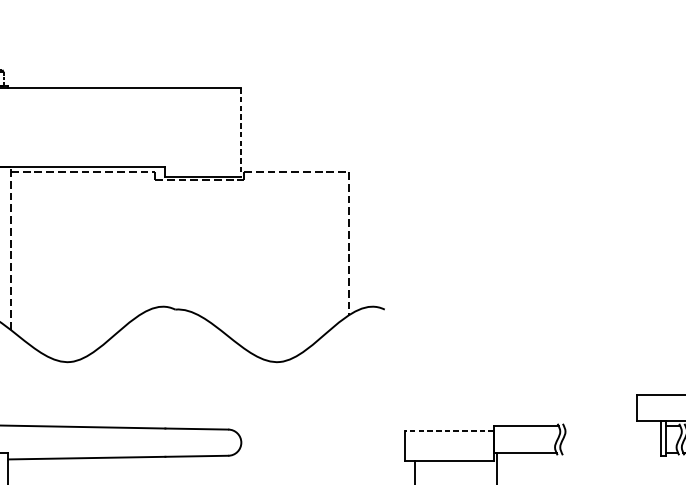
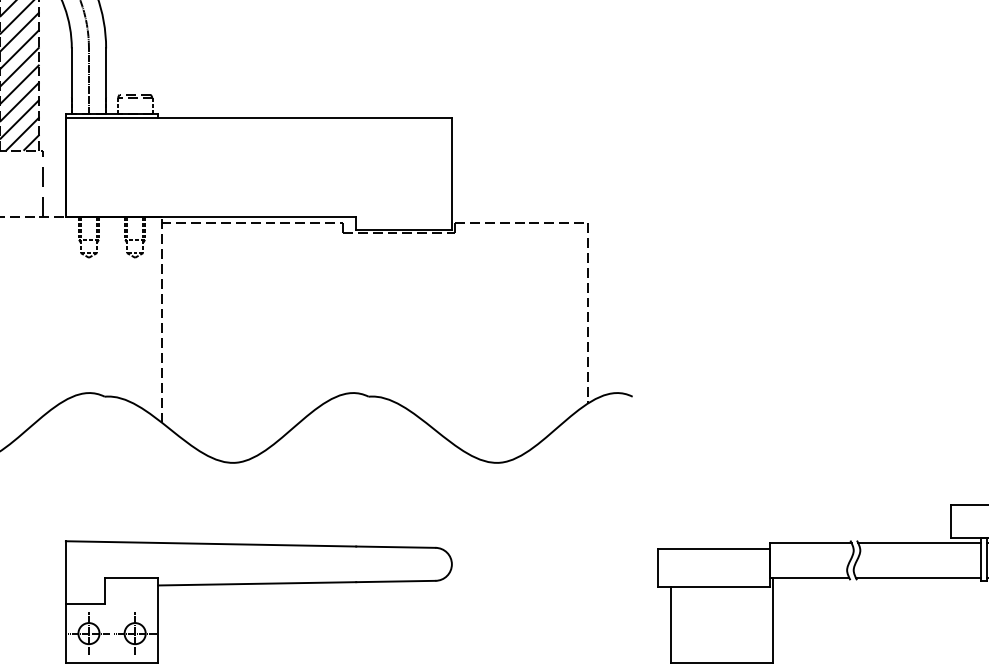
line: (241, 133) -> (451, 174), dashed -> solid
line: (612, 426) -> (919, 543), added
line: (448, 430) -> (713, 549), dashed -> solid
line: (610, 453) -> (917, 577), added

